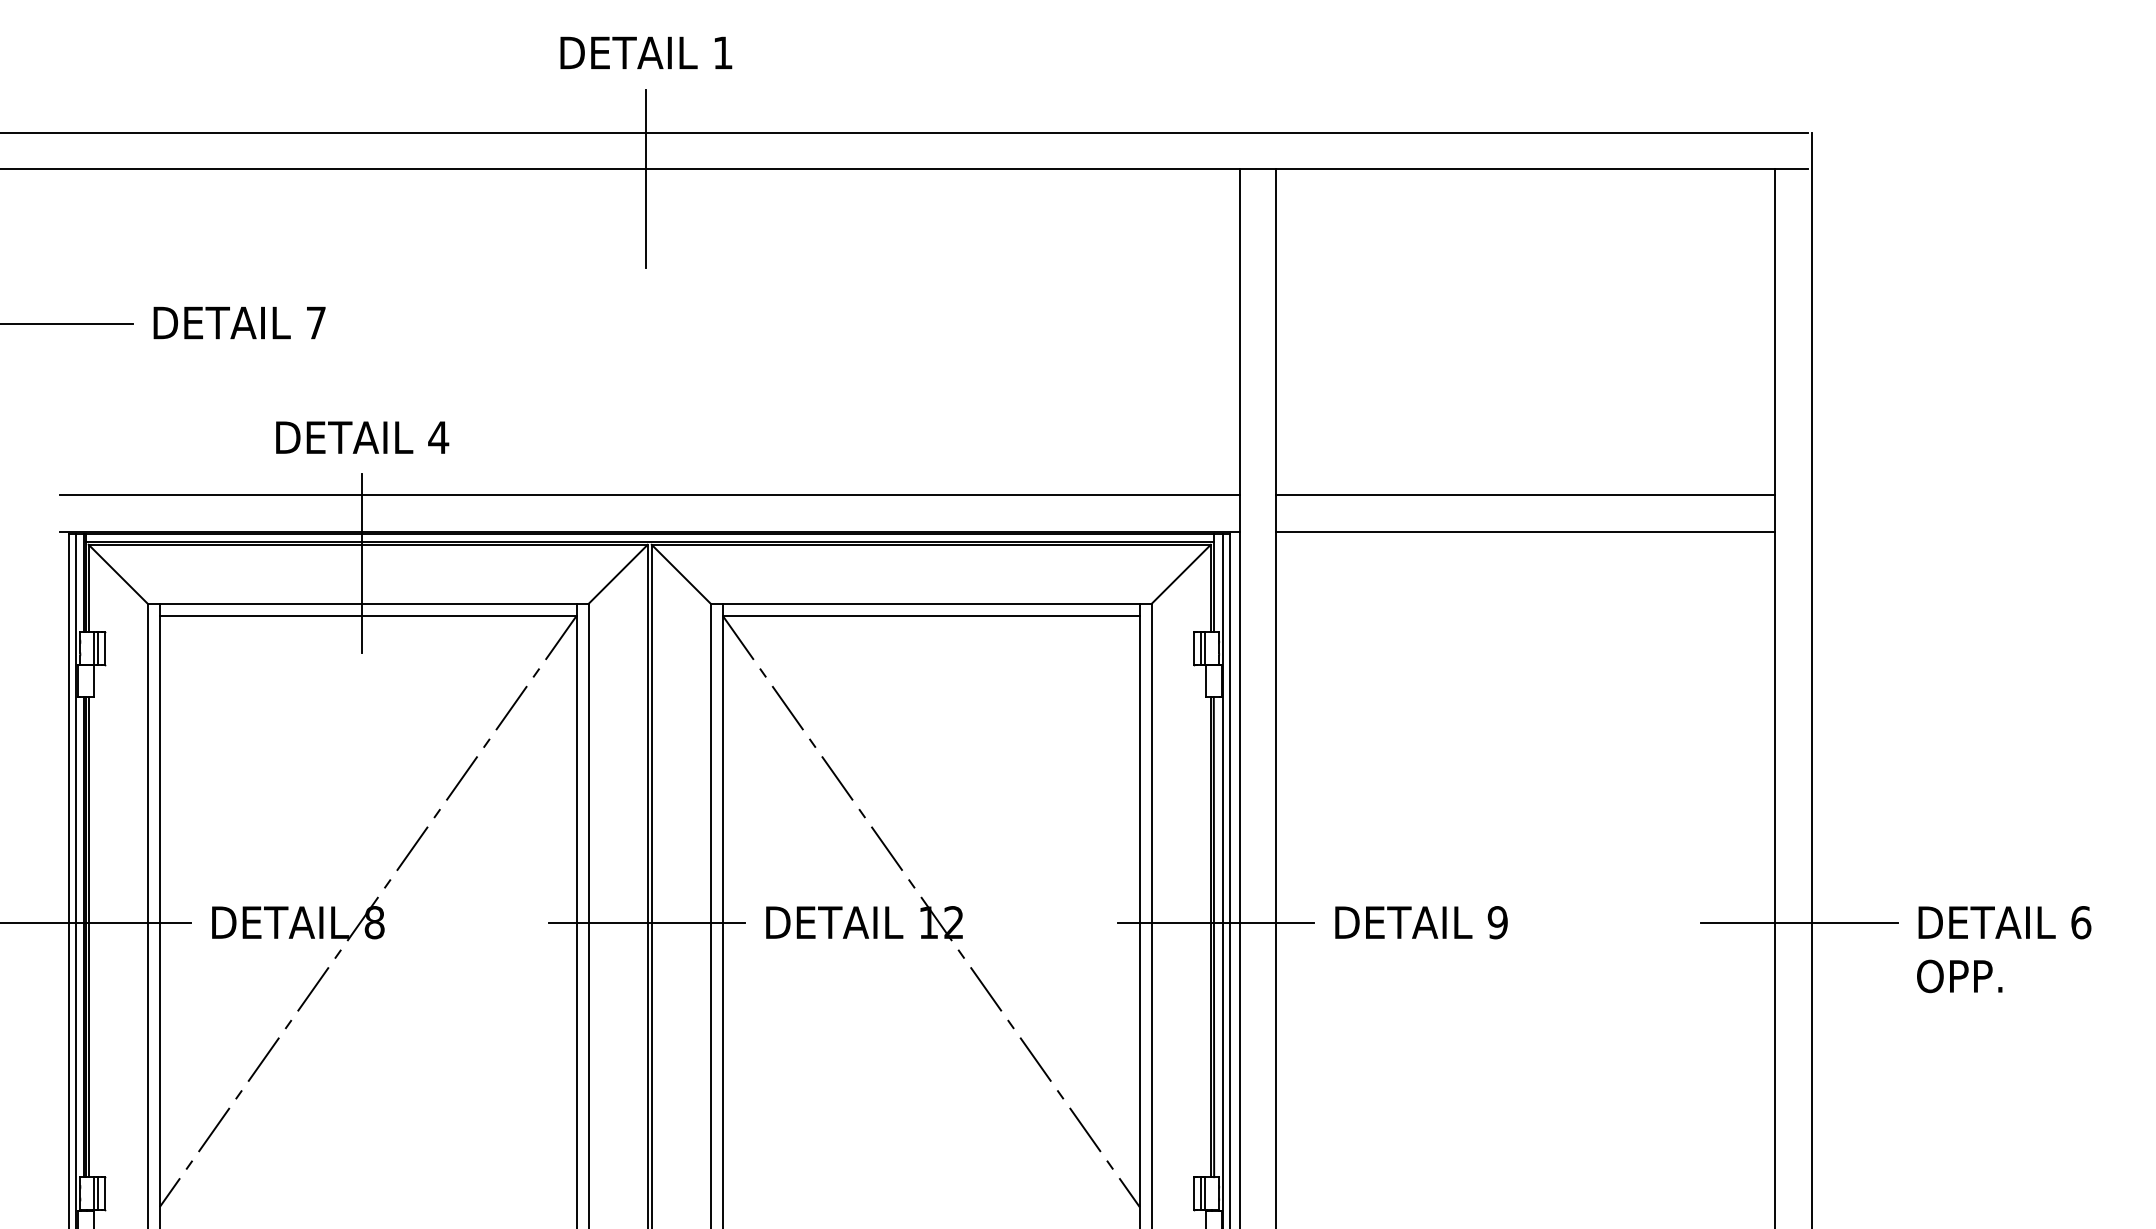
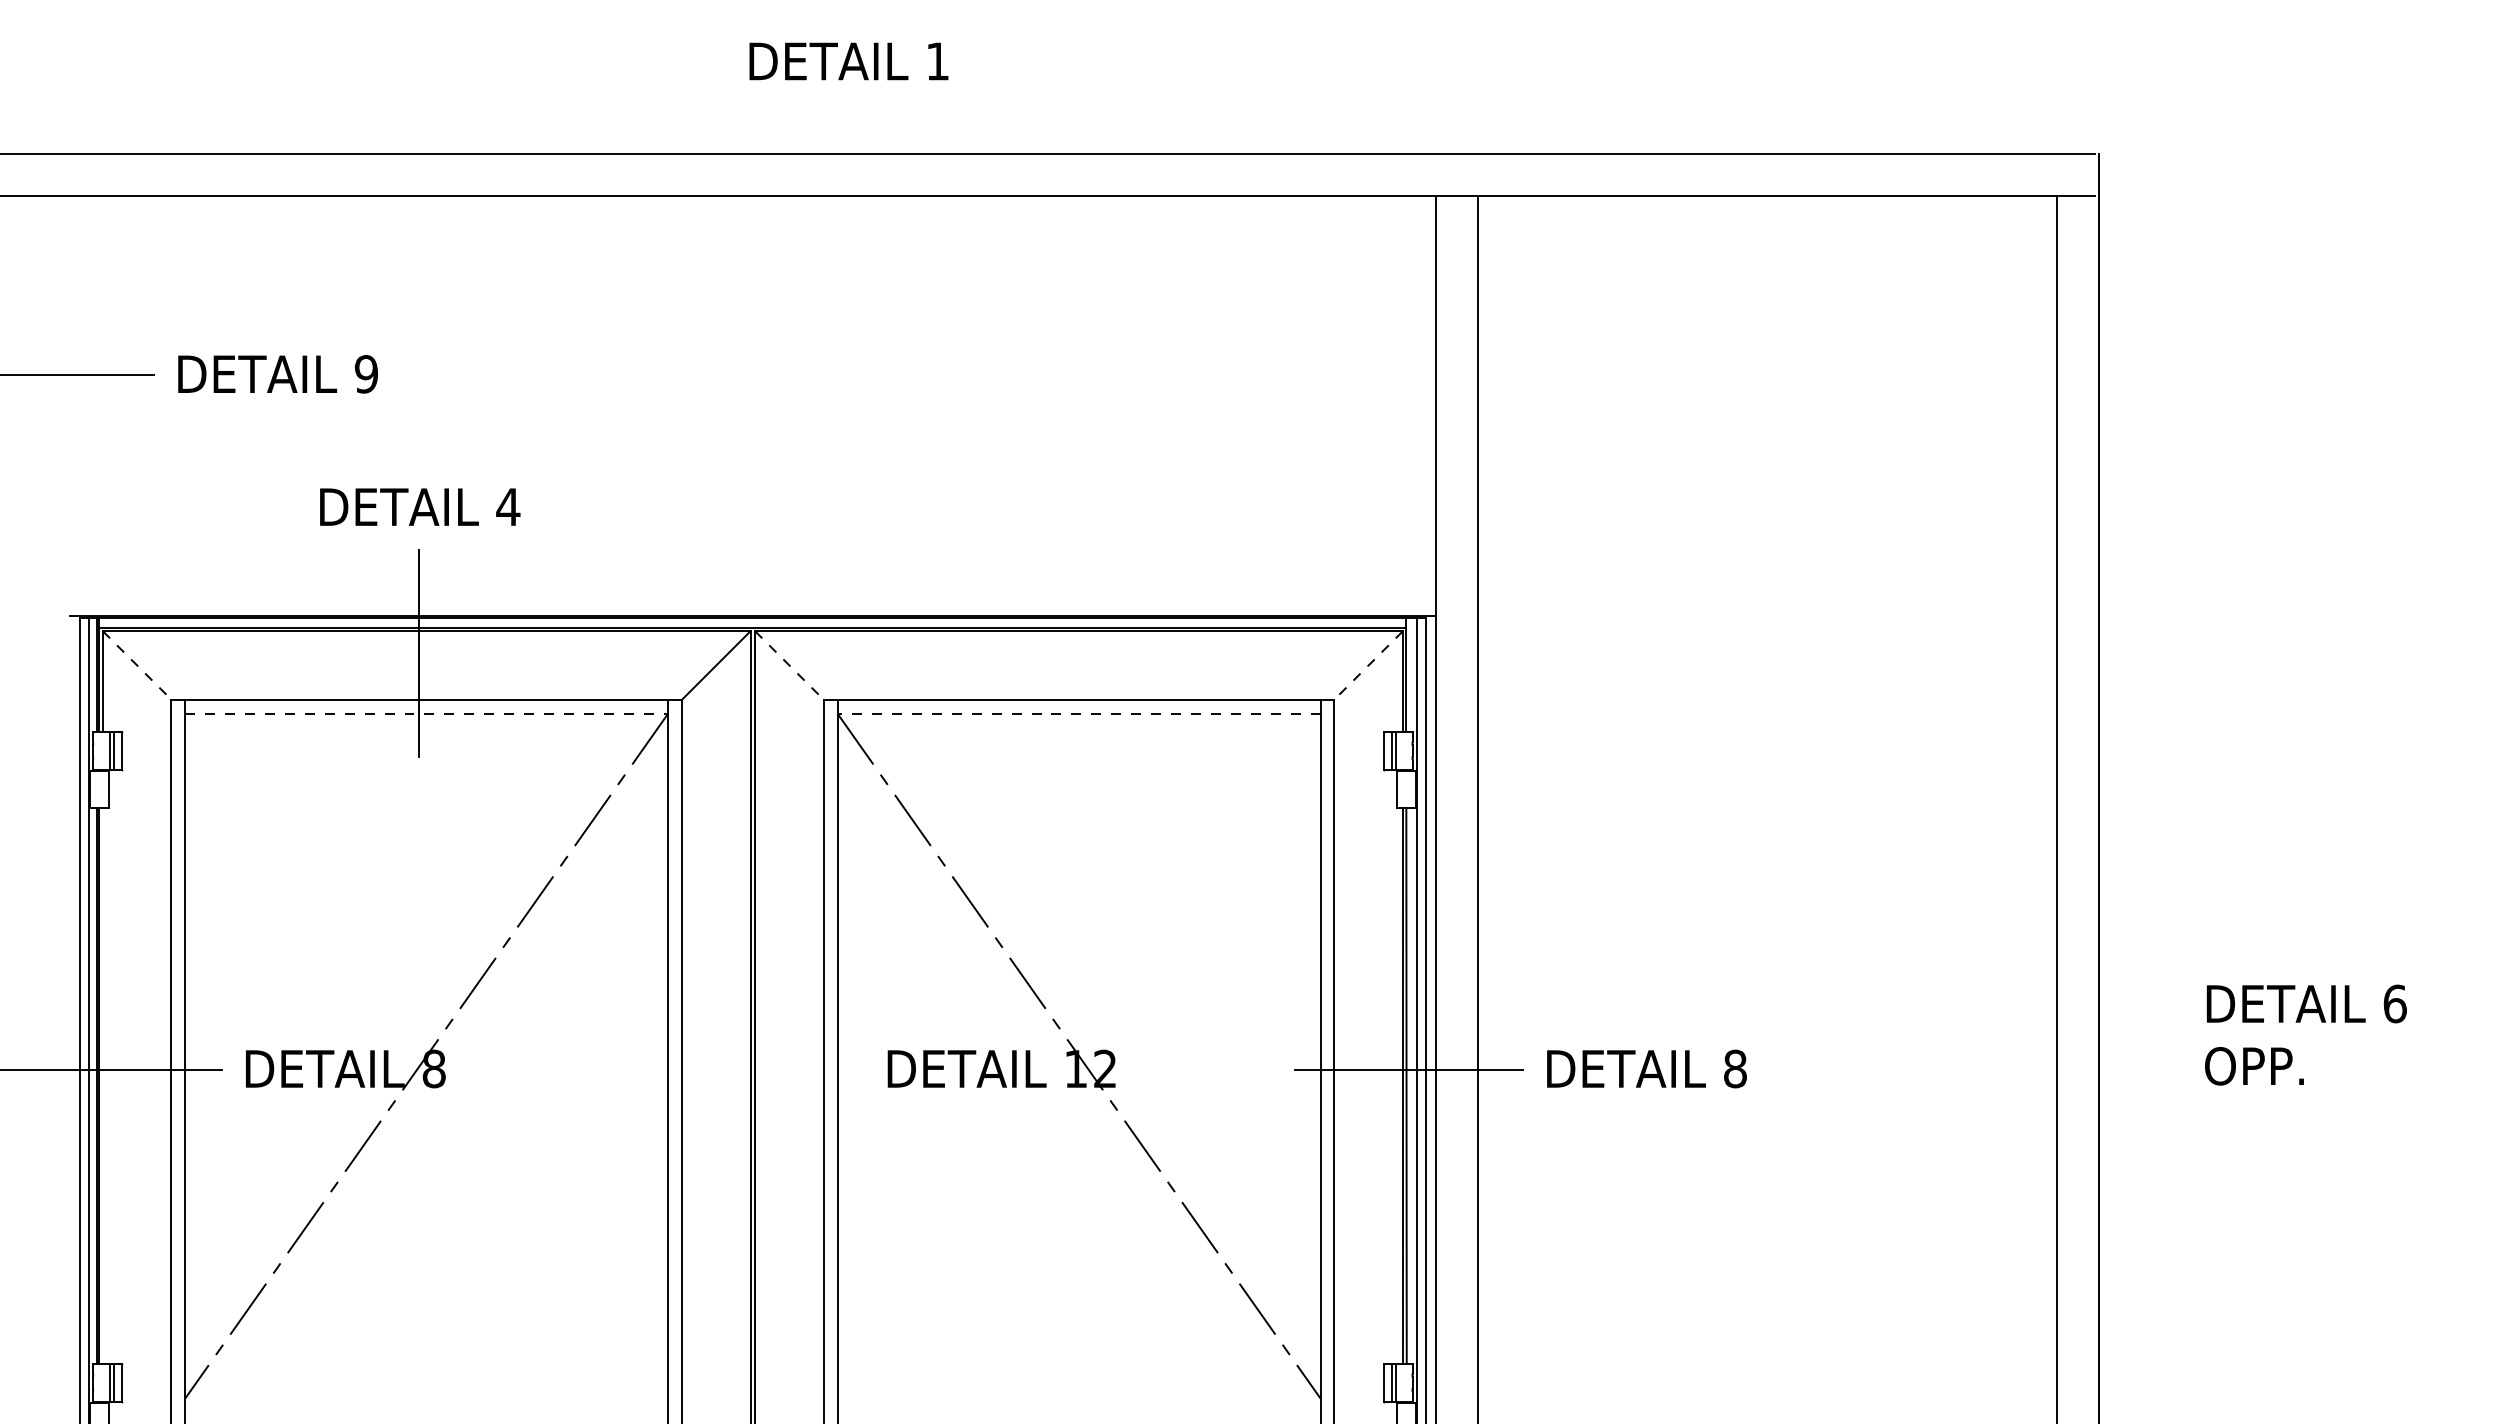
text: (645, 52) -> (848, 61), moved
line: (645, 178) -> (748, 206), removed
text: (315, 323) -> (365, 374), 7 -> 9
line: (649, 495) -> (752, 574), removed
line: (1525, 495) -> (1767, 574), removed
line: (1525, 532) -> (1767, 616), removed
line: (118, 574) -> (137, 665), solid -> dashed
line: (681, 574) -> (789, 665), solid -> dashed
line: (1181, 574) -> (1368, 665), solid -> dashed
line: (368, 615) -> (427, 713), solid -> dashed
line: (931, 615) -> (1079, 713), solid -> dashed
text: (1497, 922) -> (1734, 1068), 9 -> 8
line: (646, 923) -> (749, 1069), removed
line: (1799, 923) -> (2084, 1069), removed
line: (88, 936) -> (102, 1085), removed
text: (2003, 948) -> (2305, 1034), moved

